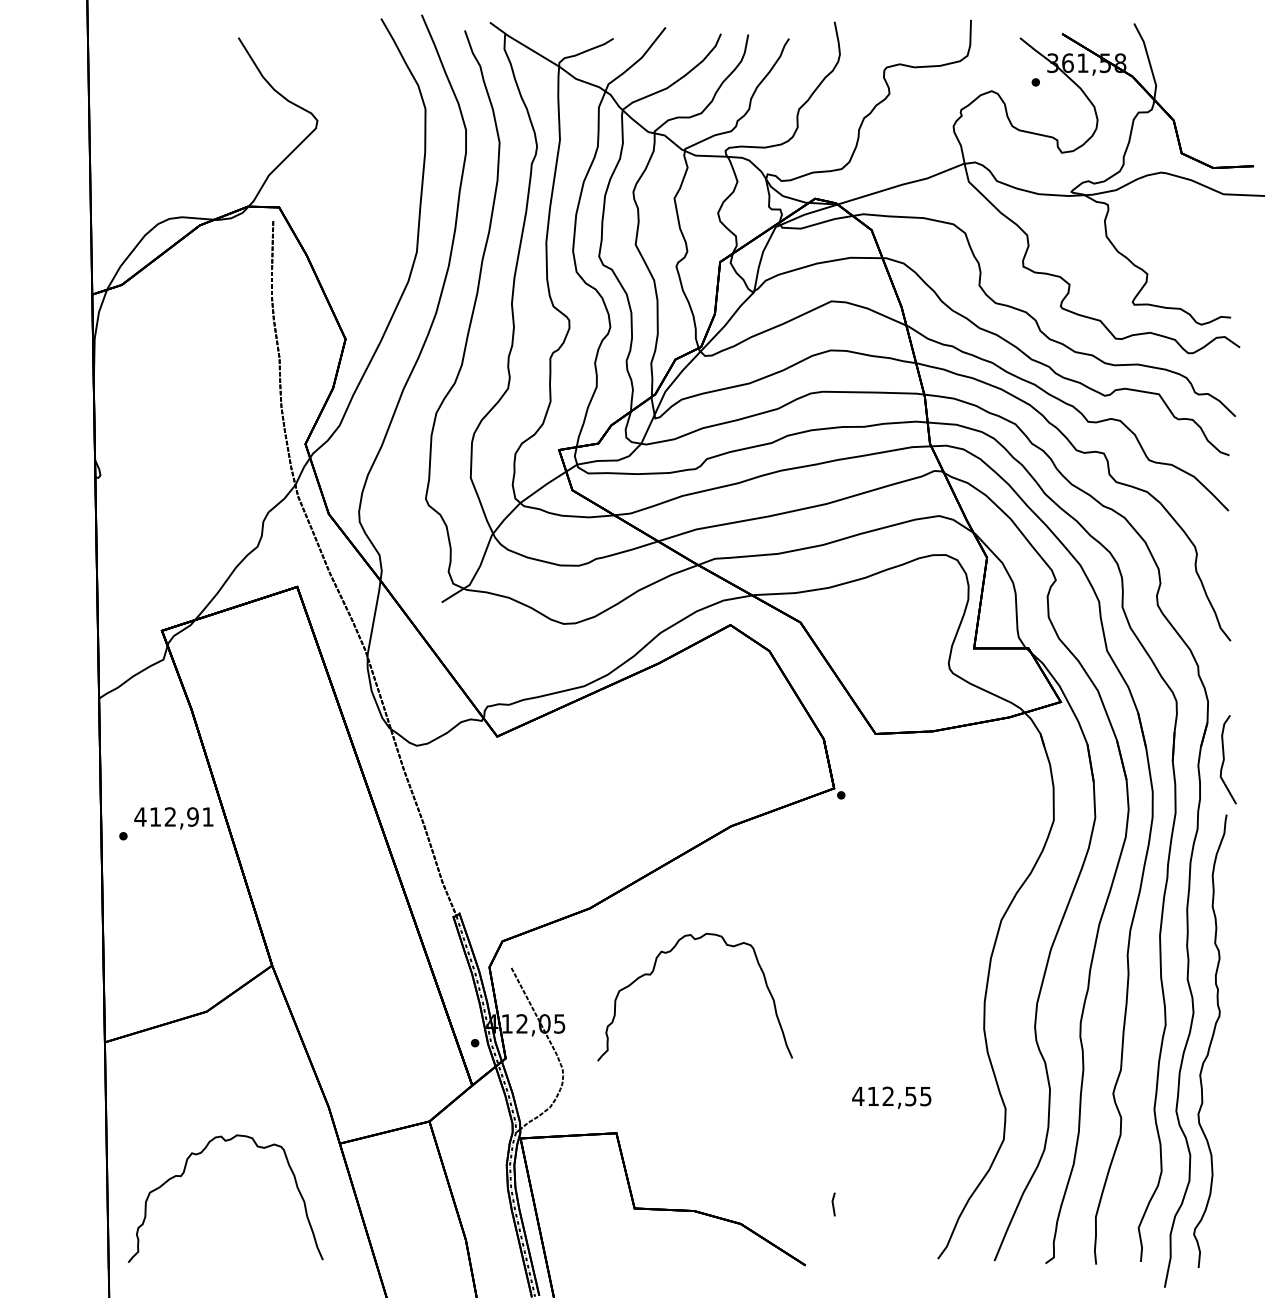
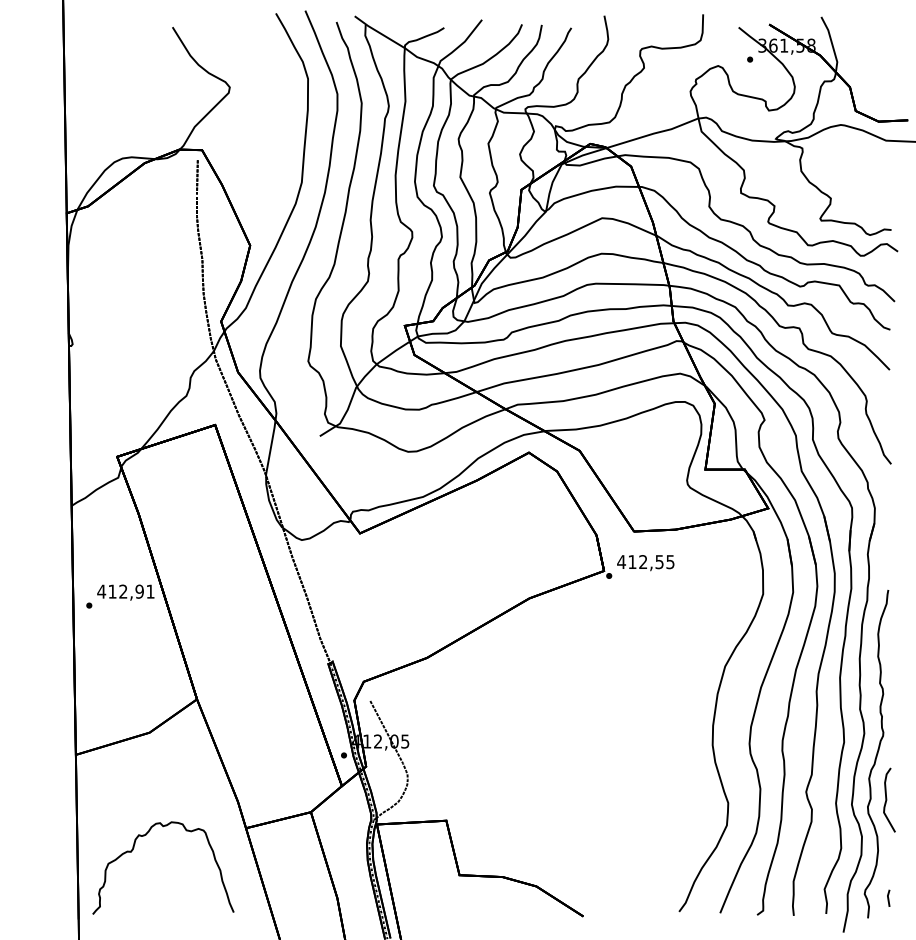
curve: (1225, 758) -> (887, 799), moved
curve: (653, 972) -> (473, 704), removed
text: (891, 1098) -> (645, 563), moved
line: (833, 1203) -> (888, 897), moved

